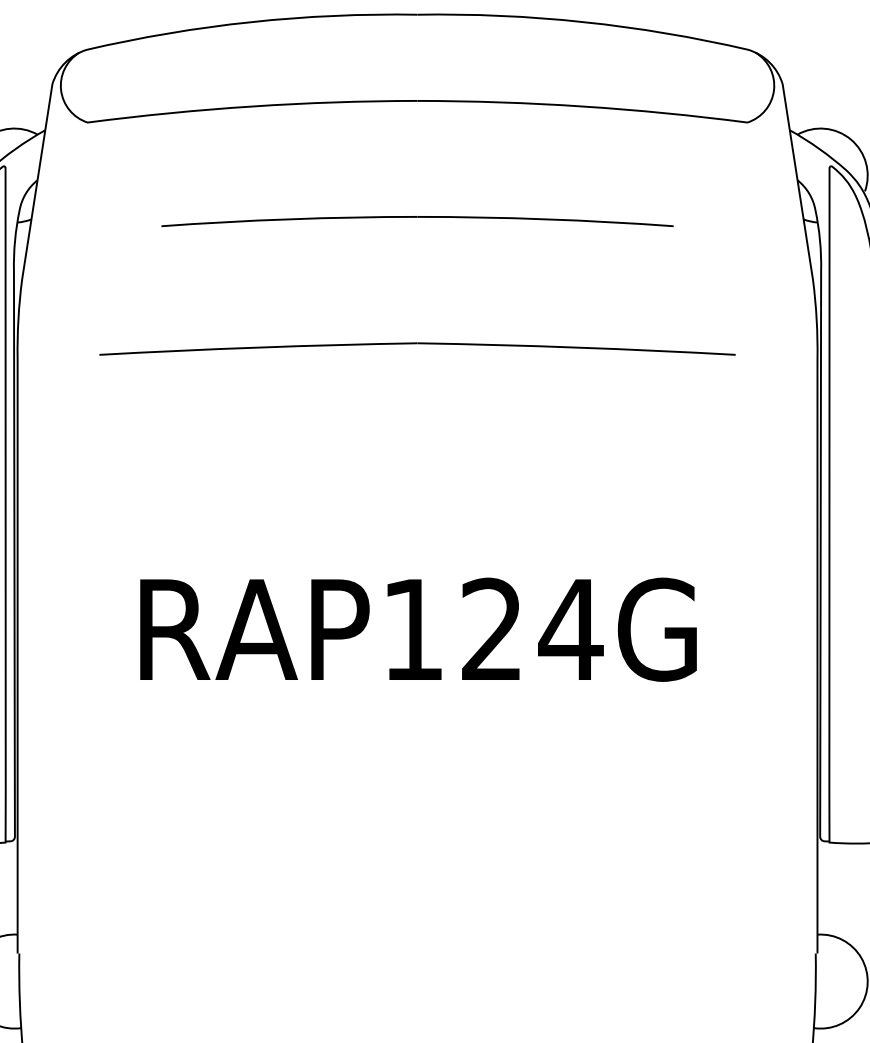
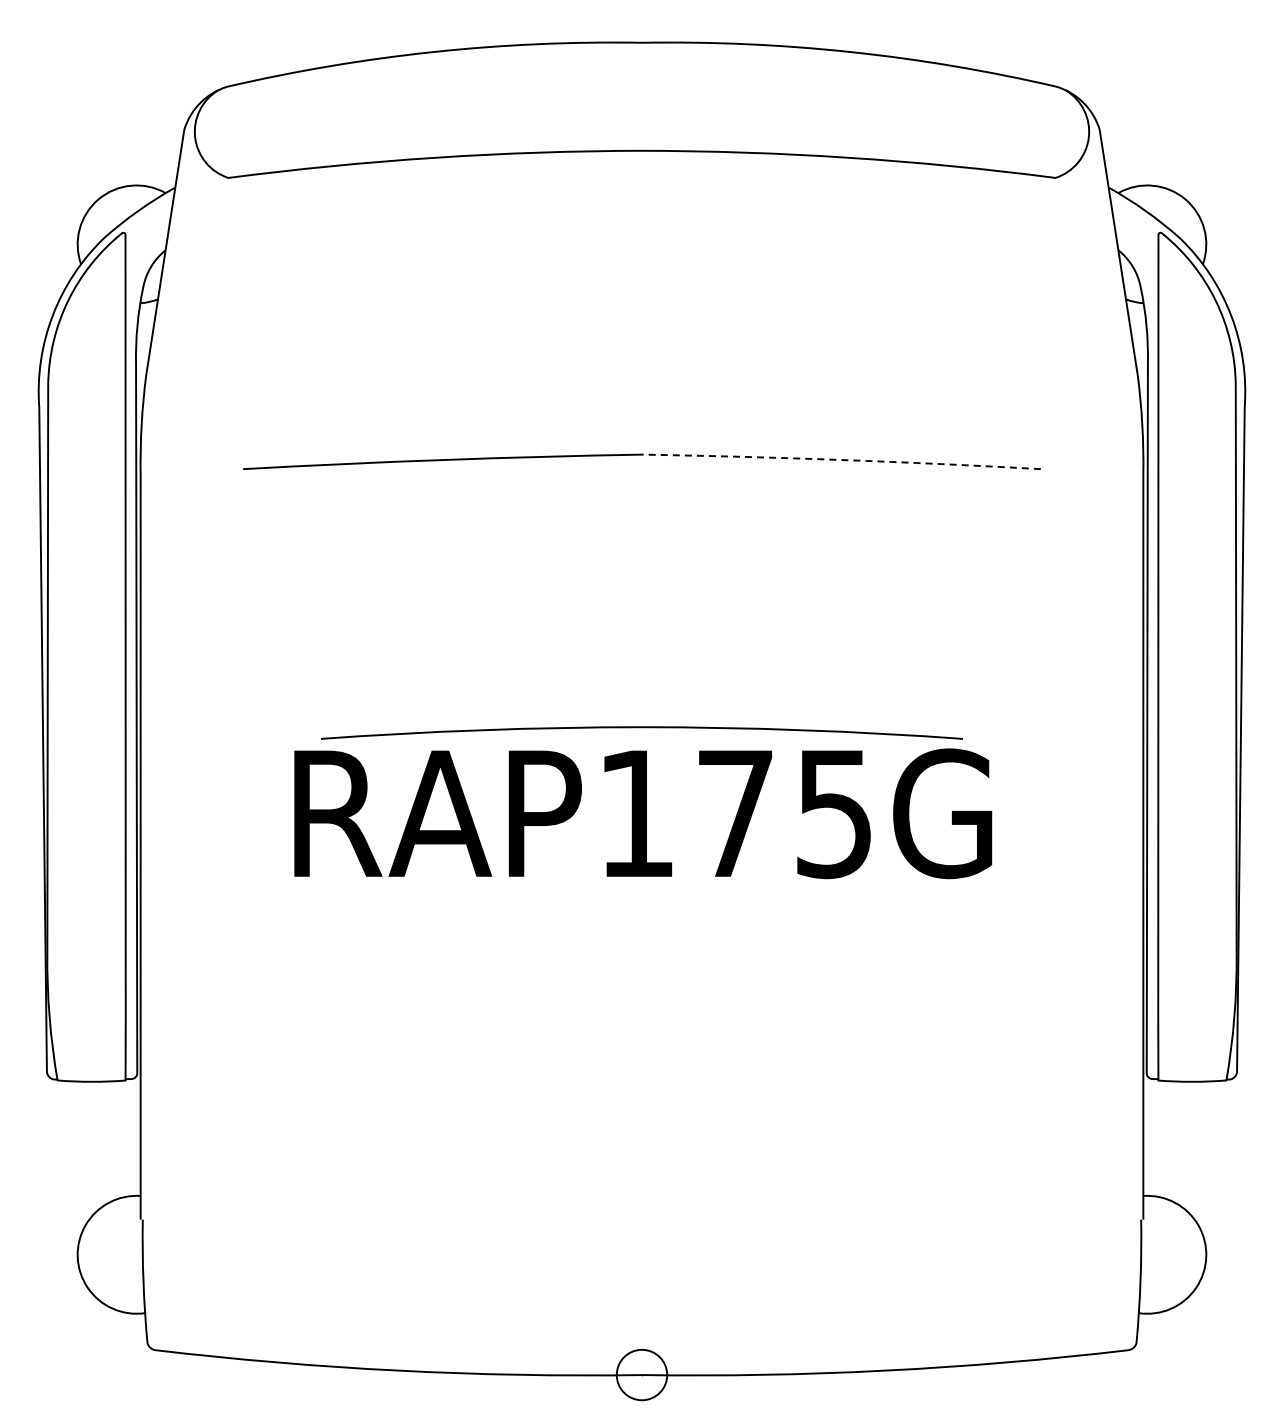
part: (417, 221) -> (641, 732), moved
arc: (576, 347) -> (841, 460), solid -> dashed
text: (532, 629) -> (786, 813), RAP124G -> RAP175G

